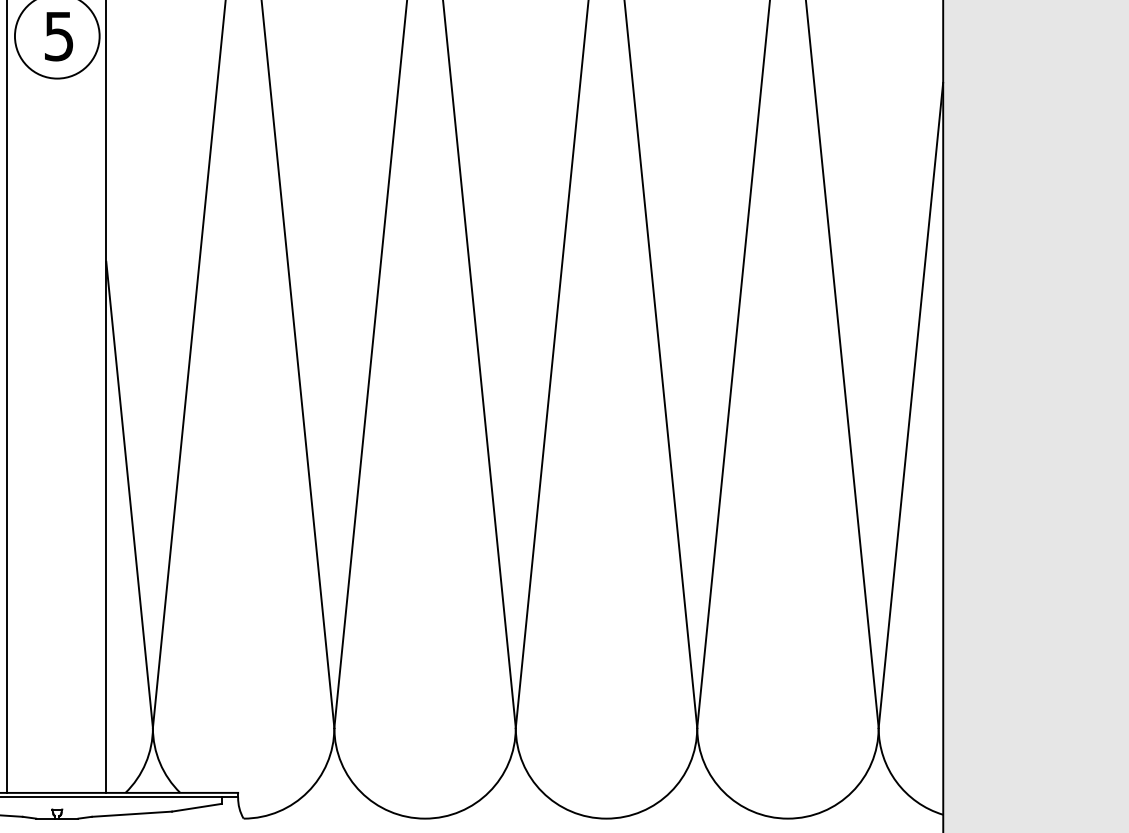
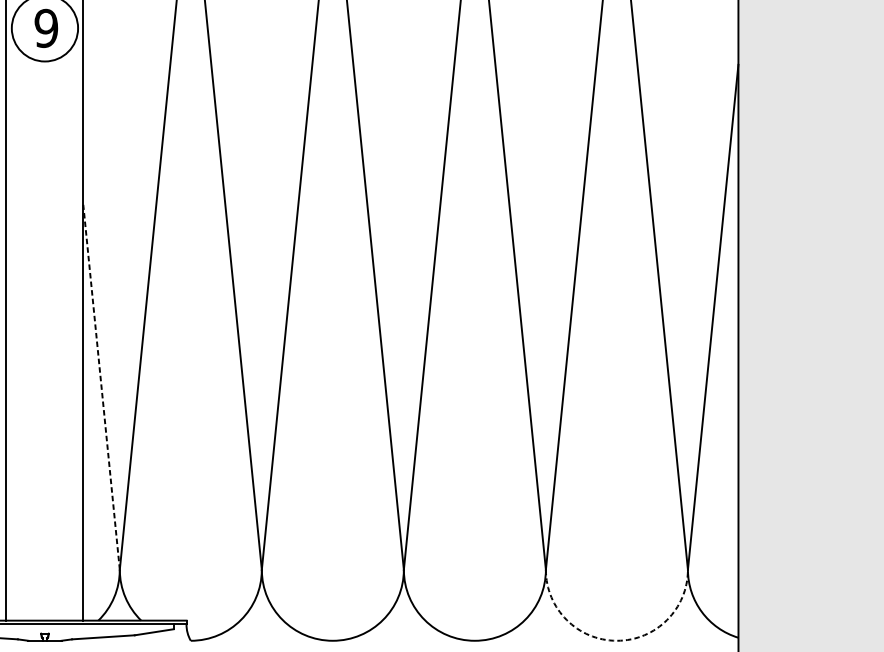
text: (59, 36) -> (46, 28), 5 -> 9
line: (129, 494) -> (101, 387), solid -> dashed
arc: (787, 818) -> (616, 640), solid -> dashed

